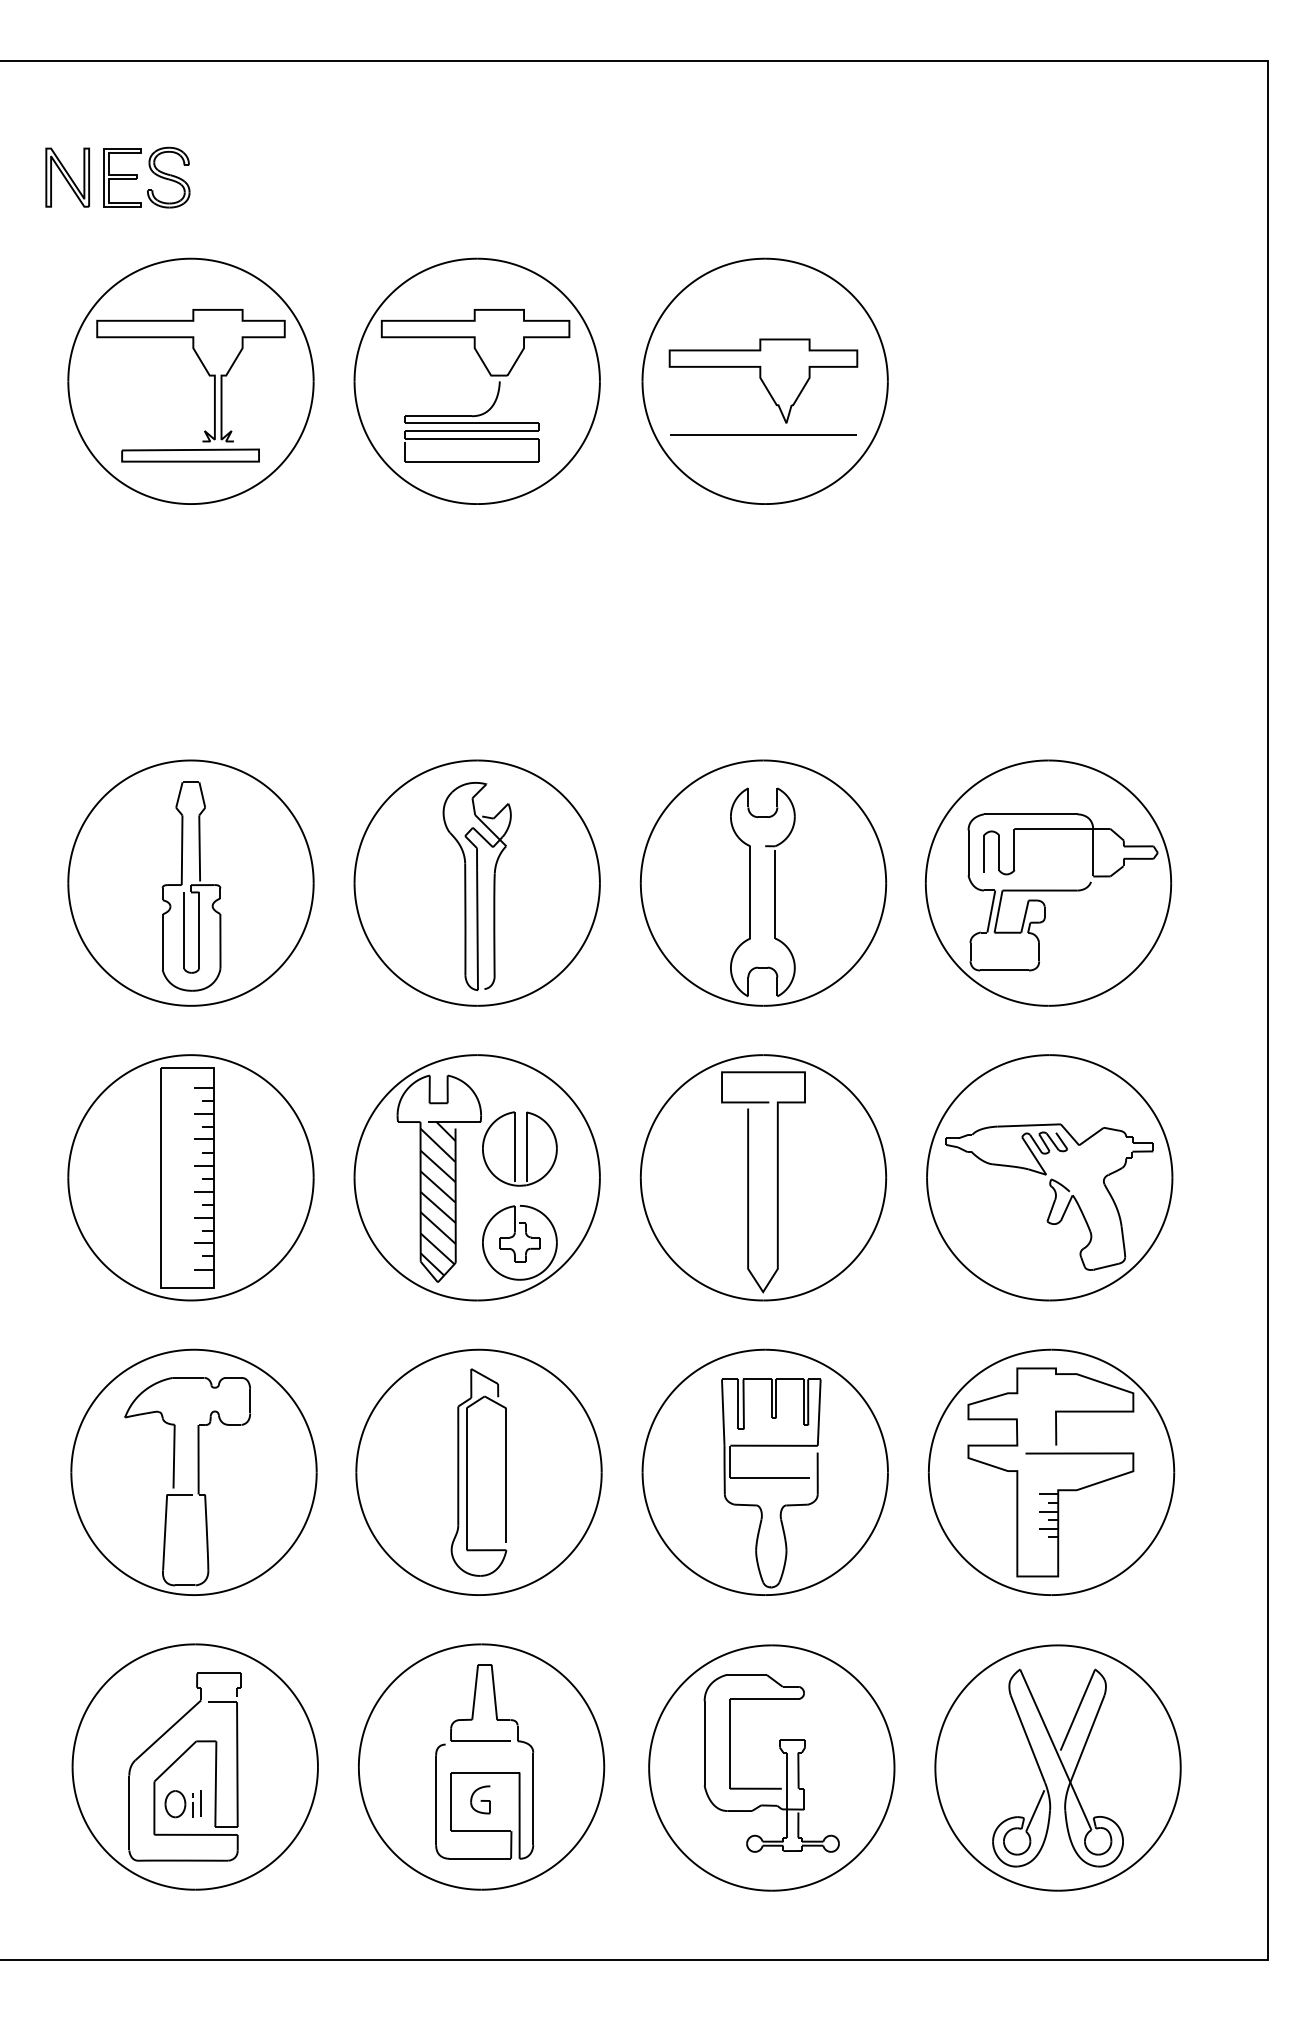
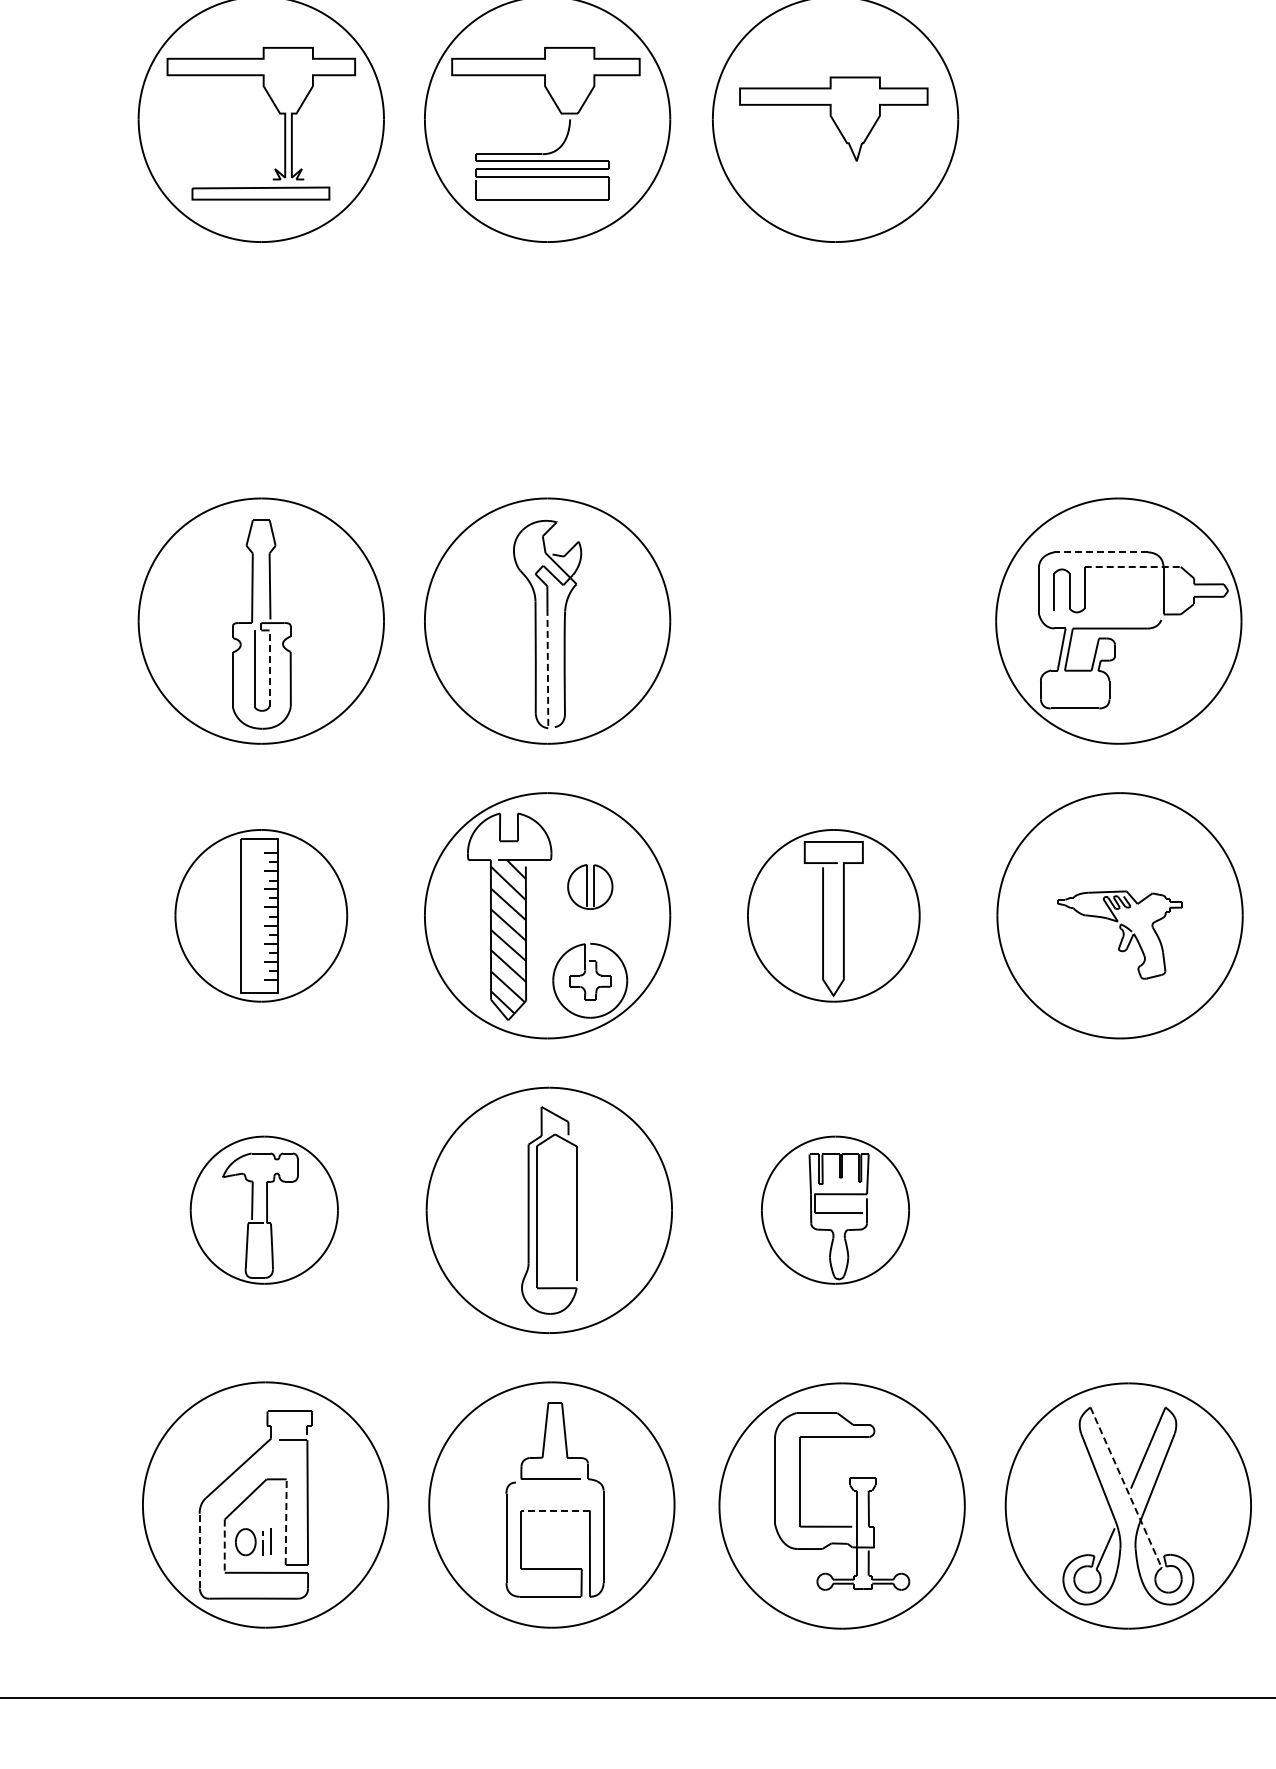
line: (763, 434) -> (833, 172), removed
line: (1030, 814) -> (1100, 552), solid -> dashed
line: (1062, 829) -> (1132, 567), solid -> dashed
part: (763, 882) -> (833, 620), removed
line: (199, 930) -> (269, 668), solid -> dashed
line: (477, 930) -> (547, 668), solid -> dashed
part: (519, 1148) -> (589, 886), size x0.6
part: (190, 1177) -> (260, 915), size x0.7
part: (763, 1177) -> (833, 915), size x0.7
part: (1049, 1196) -> (1119, 934), size x0.6
part: (193, 1471) -> (263, 1209), size x0.6
part: (764, 1471) -> (834, 1209), size x0.6
part: (1051, 1471) -> (1121, 1209), removed
line: (1055, 1749) -> (1125, 1487), solid -> dashed
line: (484, 1772) -> (554, 1510), solid -> dashed
line: (215, 1784) -> (285, 1522), solid -> dashed
part: (480, 1799) -> (550, 1537), removed
line: (154, 1808) -> (224, 1546), solid -> dashed
line: (129, 1812) -> (199, 1550), solid -> dashed

